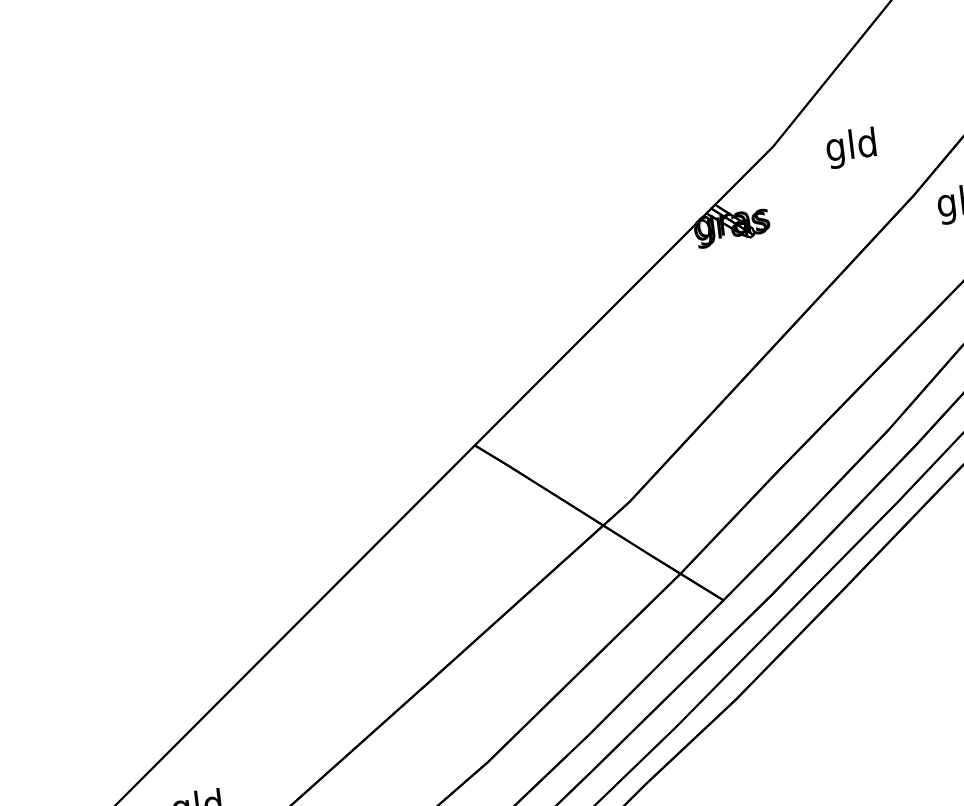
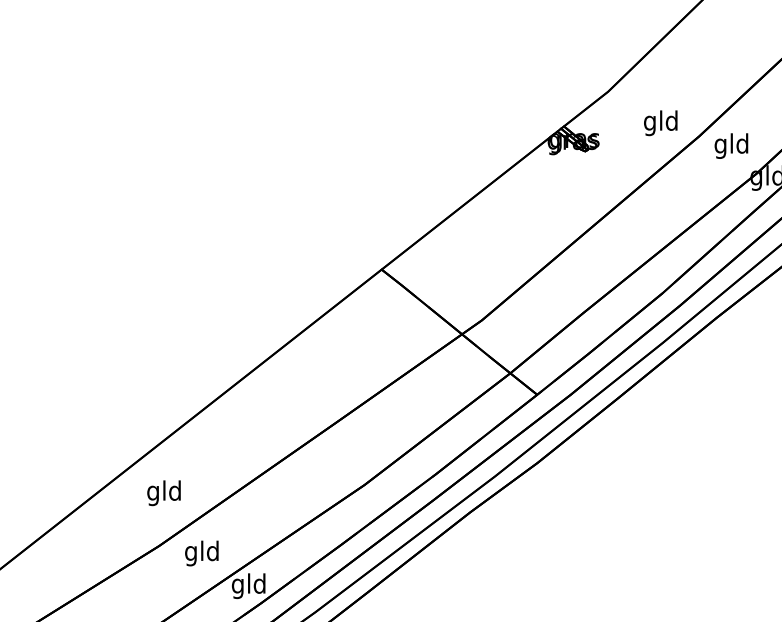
text: (850, 148) -> (660, 123), moved

